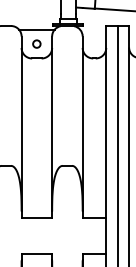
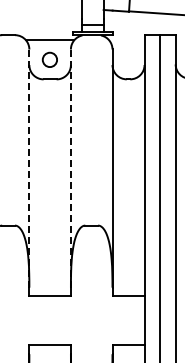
circle: (37, 43) -> (50, 59), size x1.4
line: (51, 123) -> (70, 168), solid -> dashed
line: (21, 124) -> (29, 169), solid -> dashed

